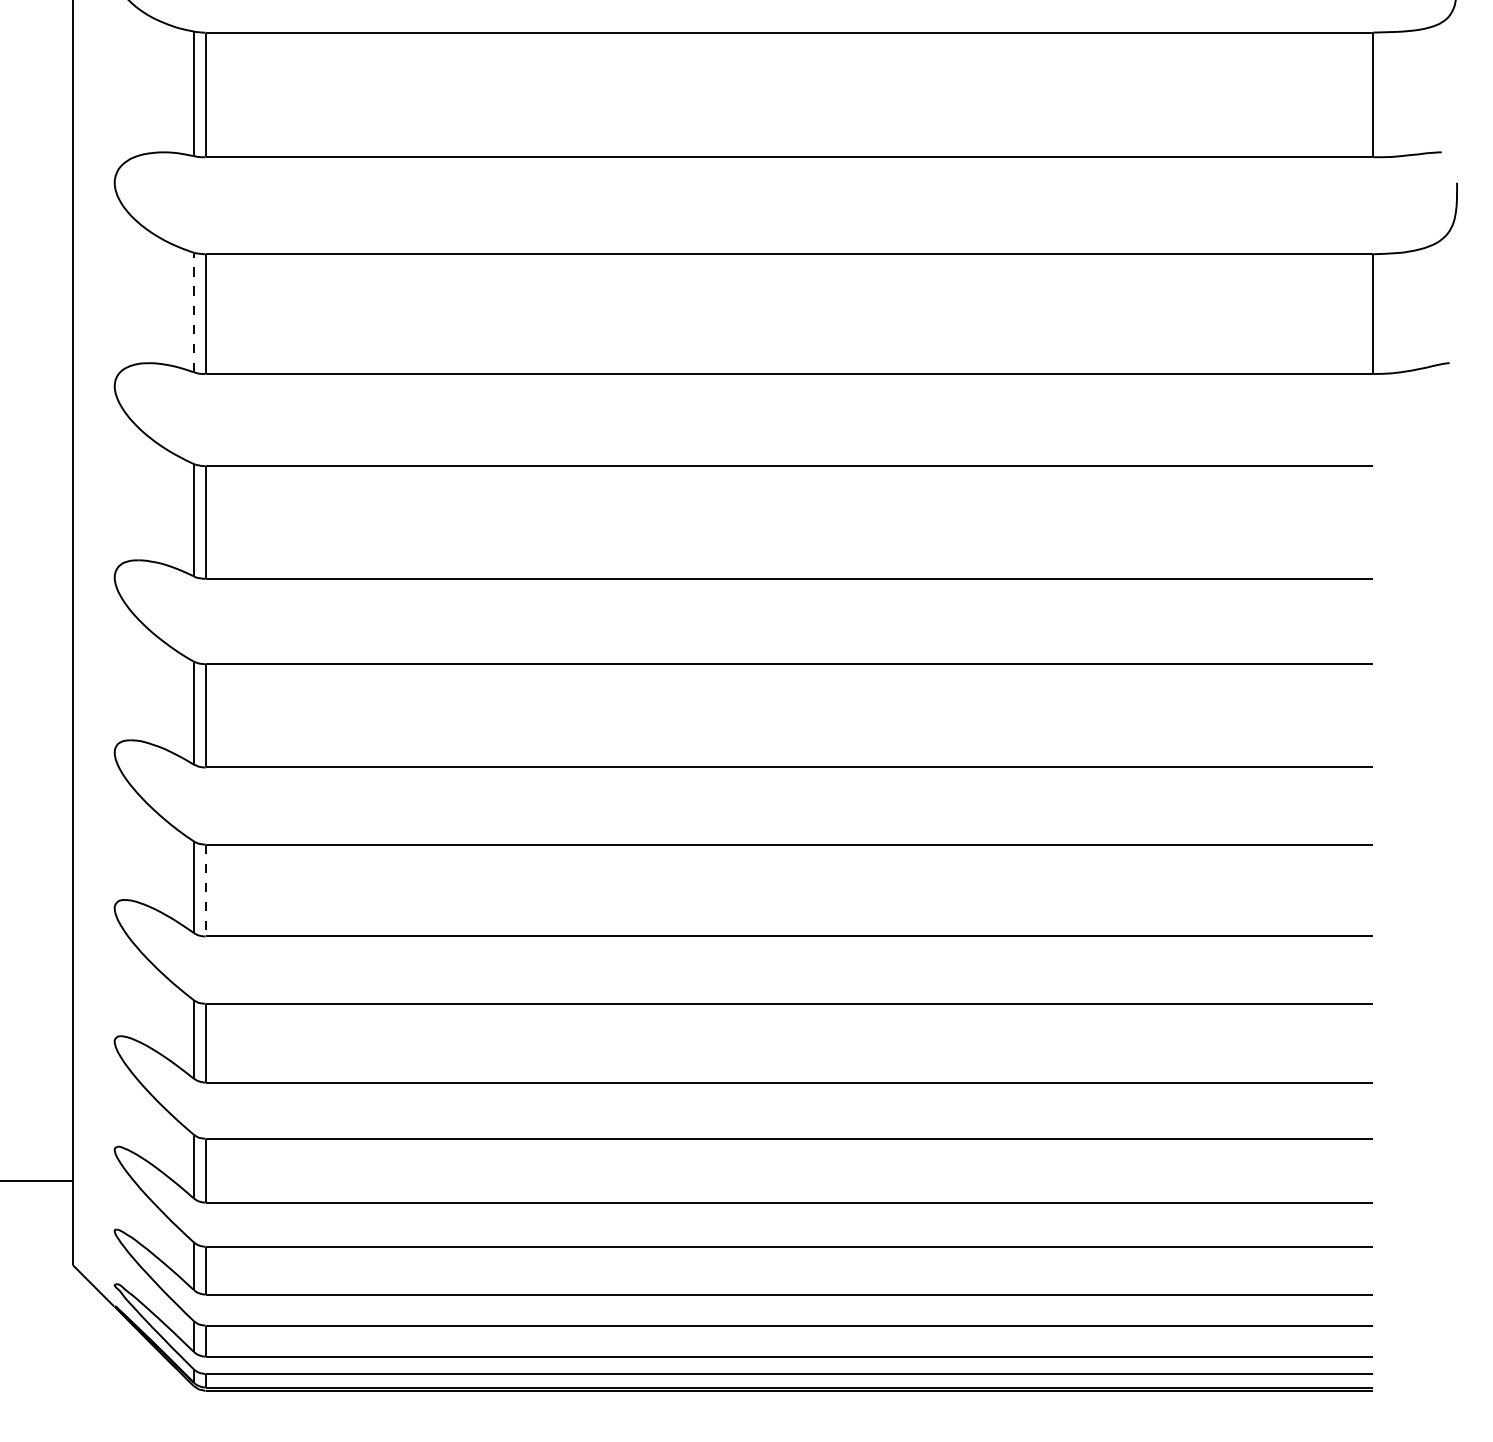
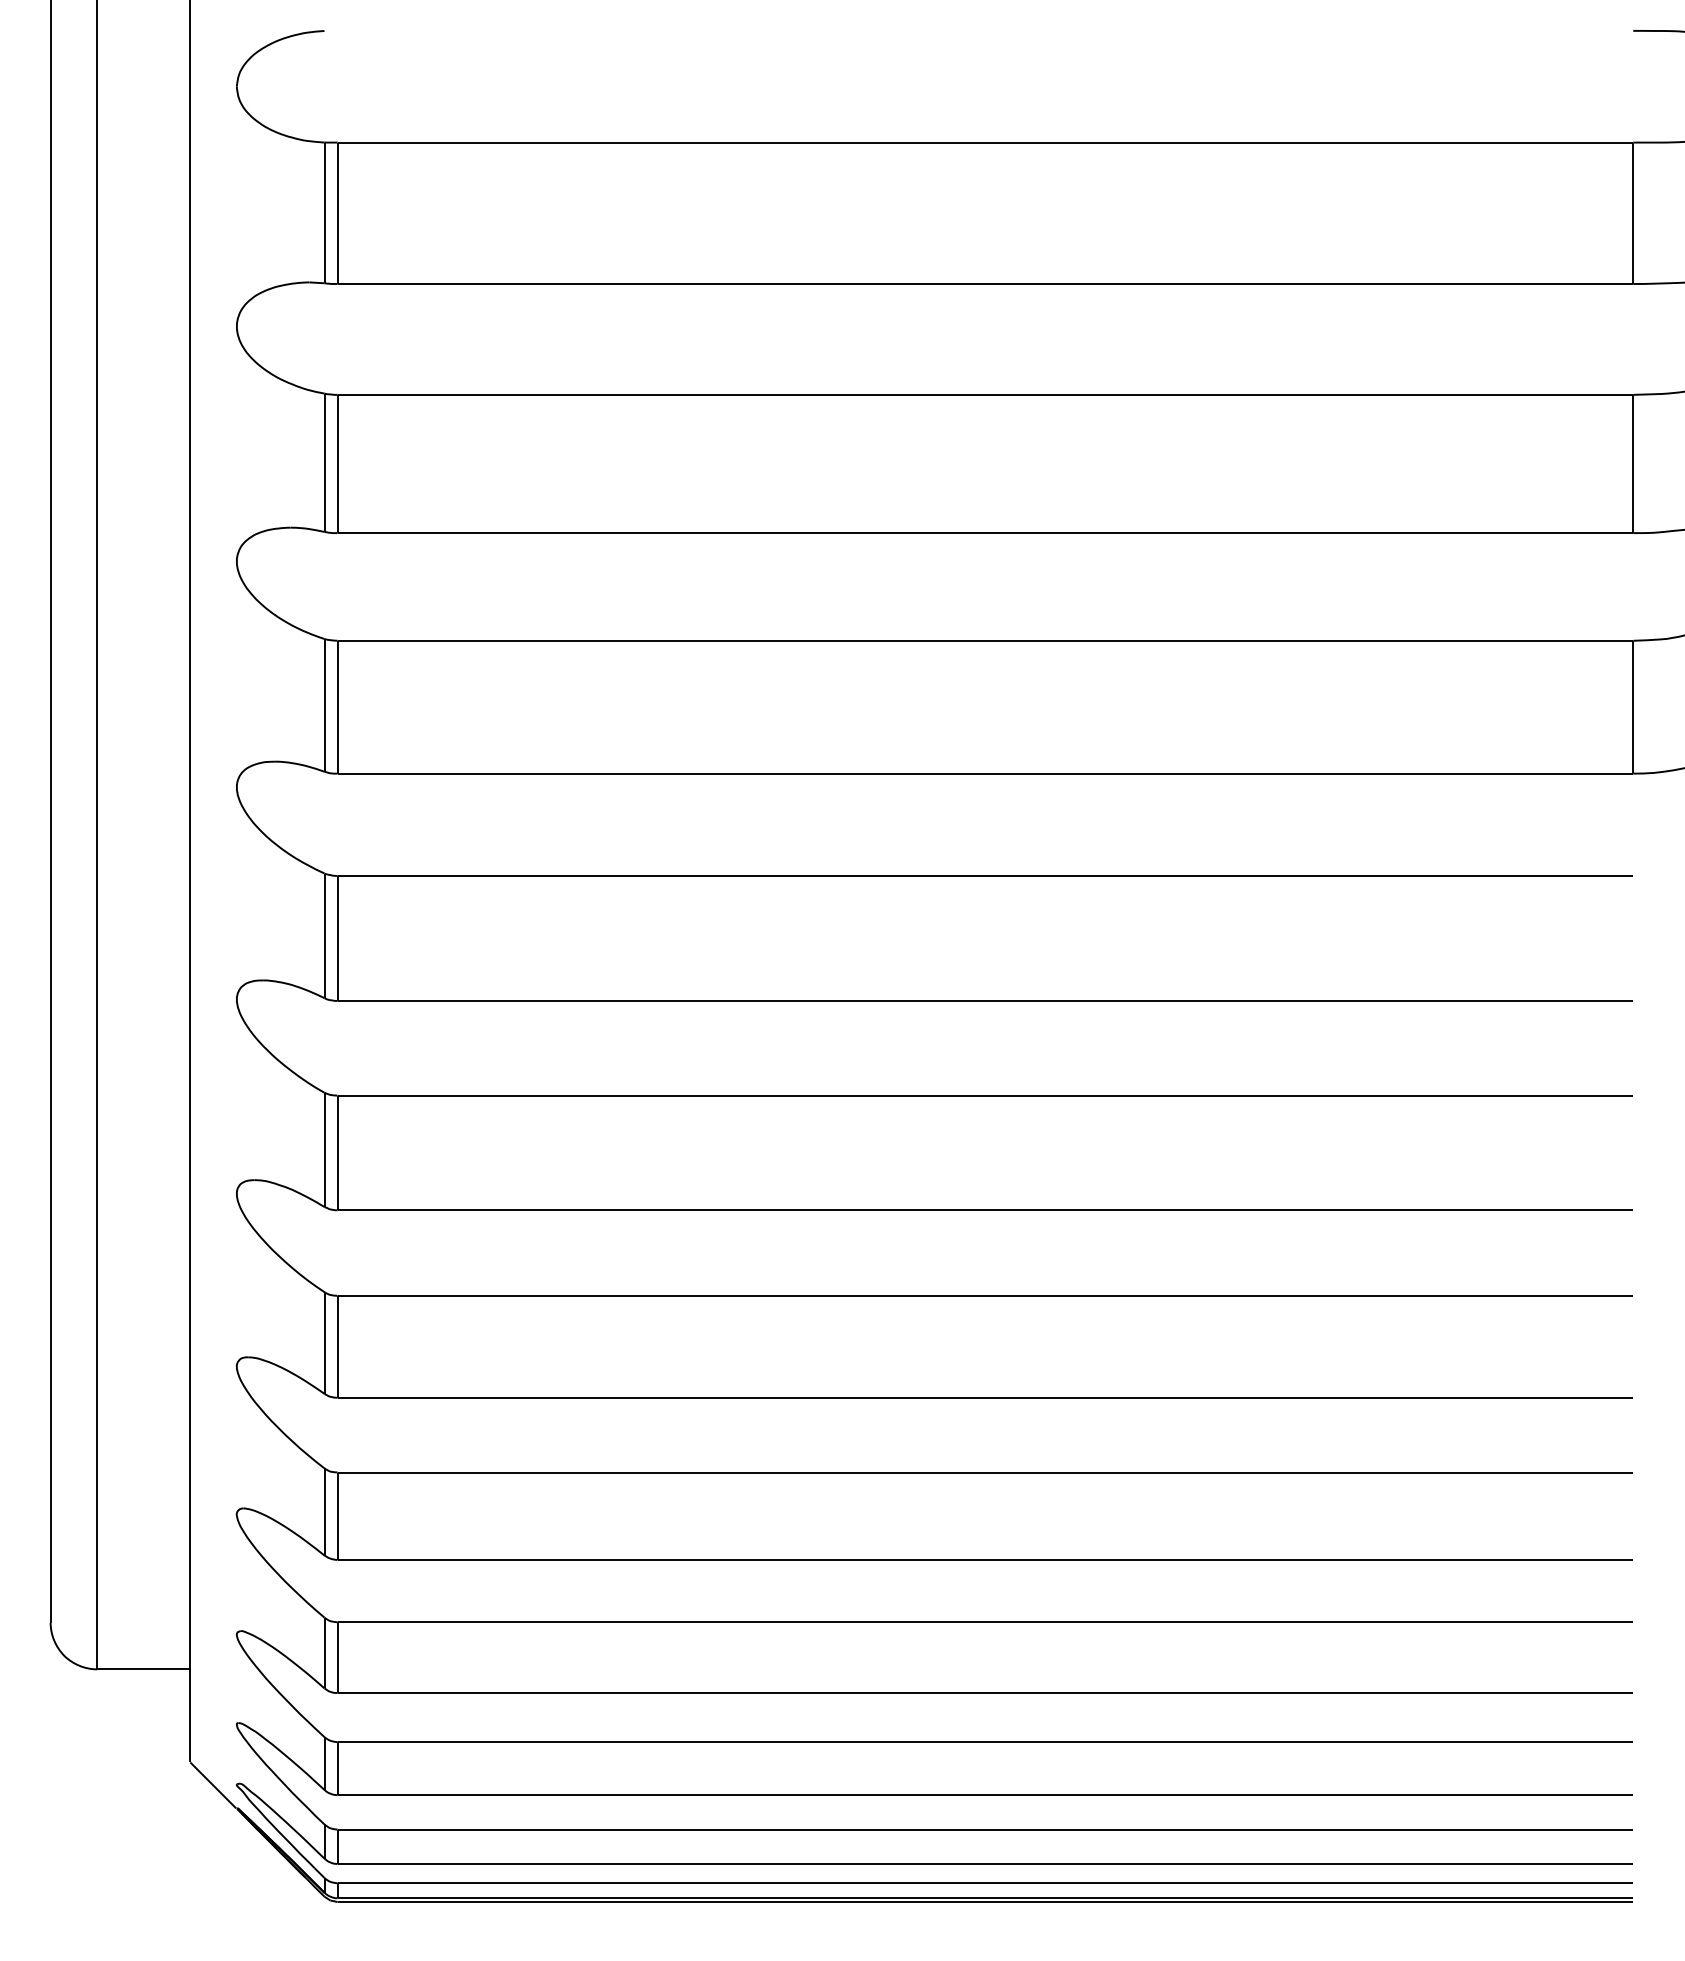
line: (193, 311) -> (324, 704), dashed -> solid
line: (205, 890) -> (337, 1346), dashed -> solid

